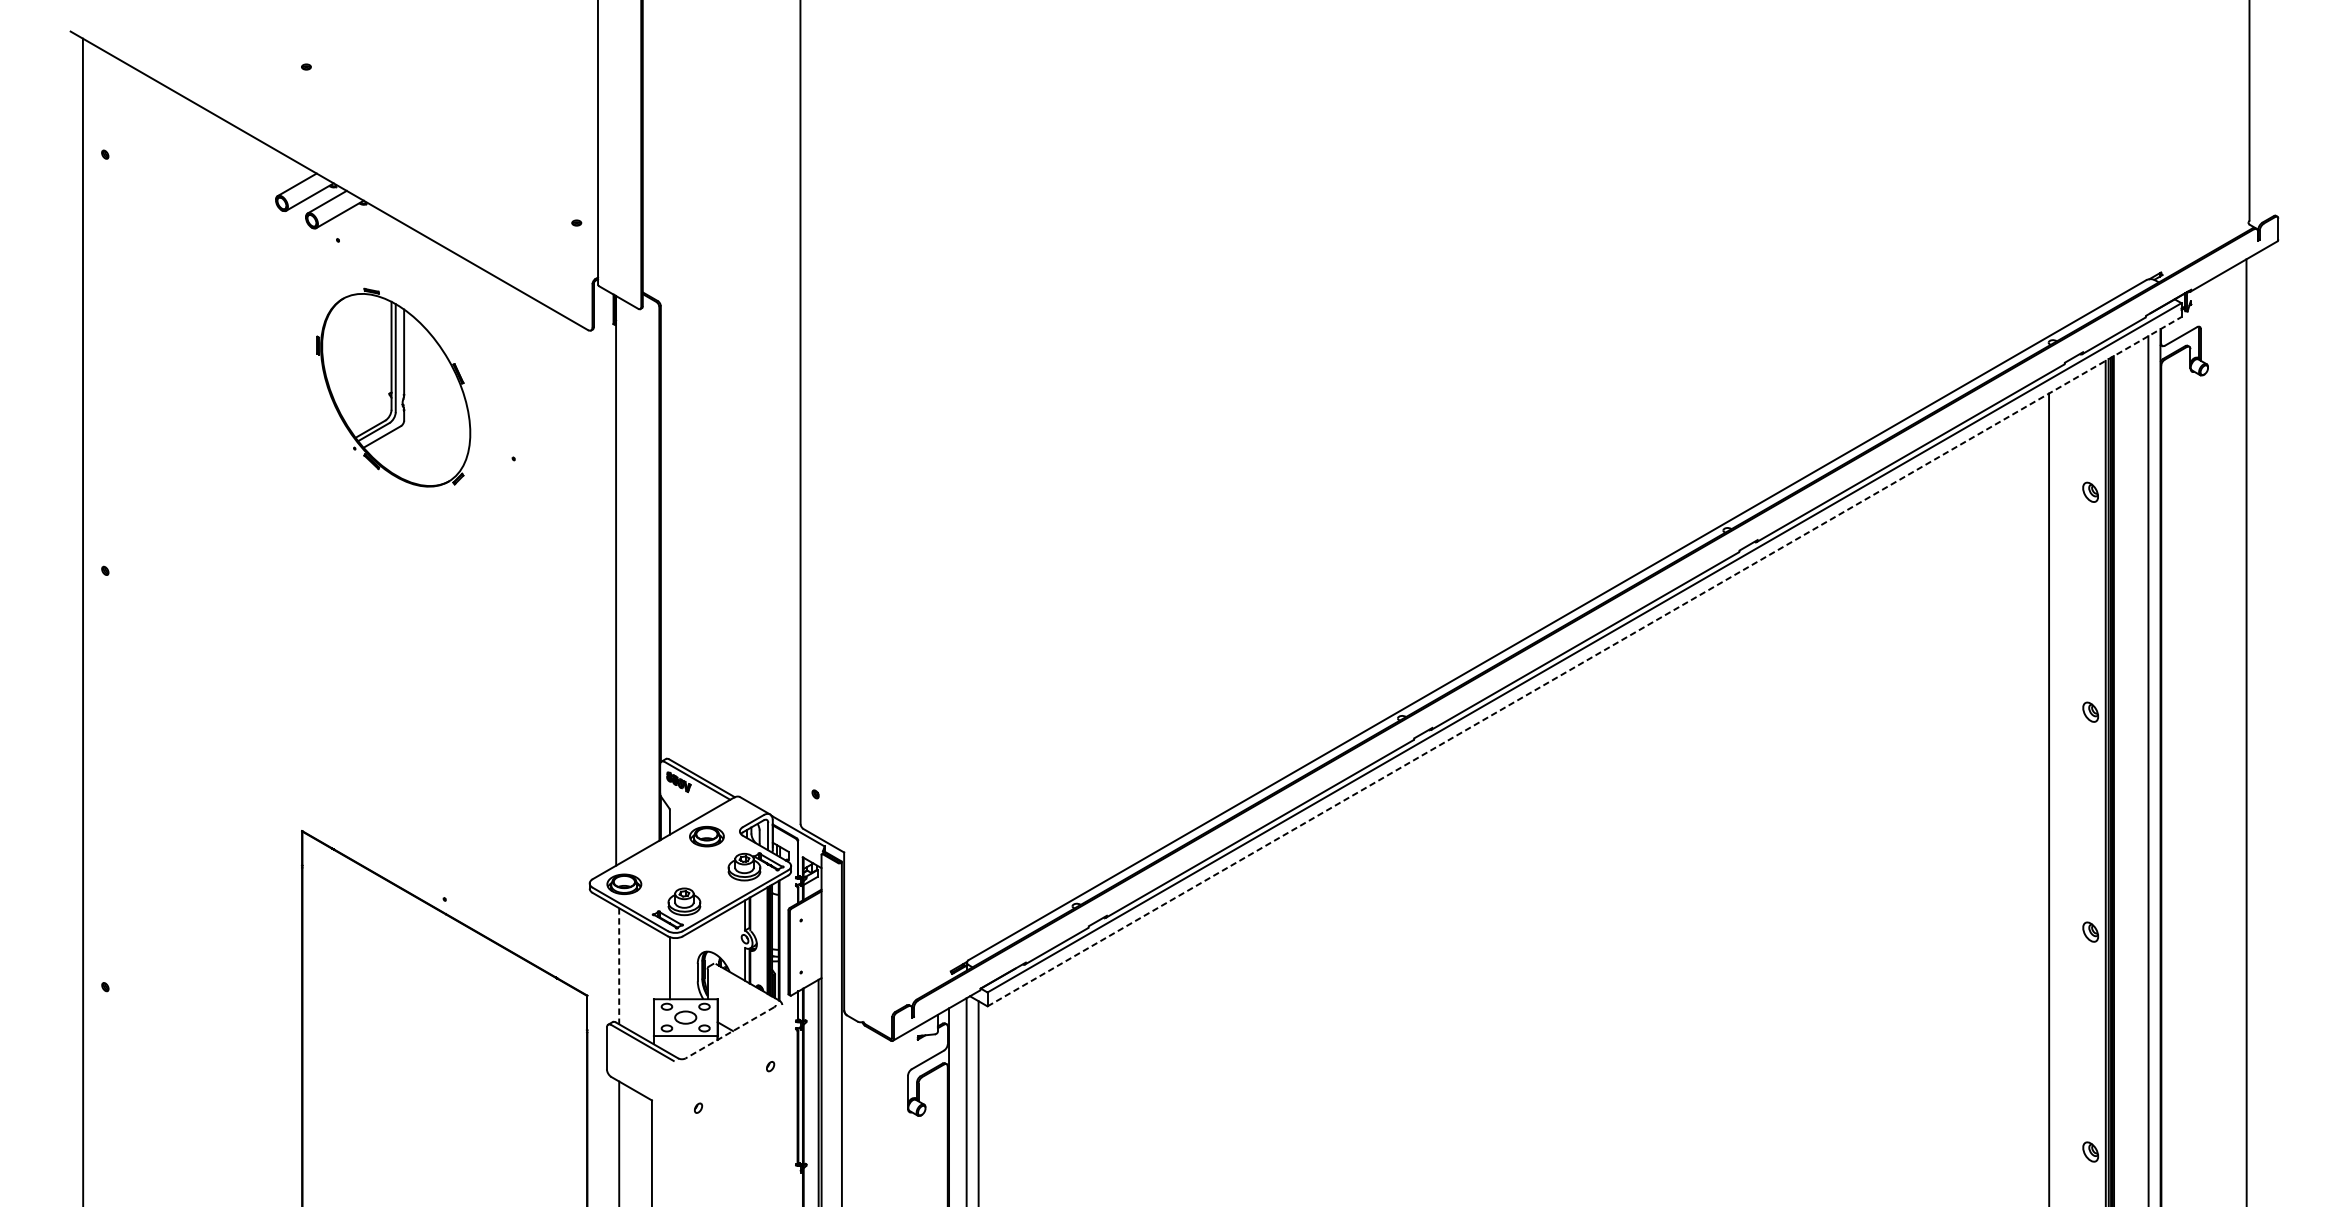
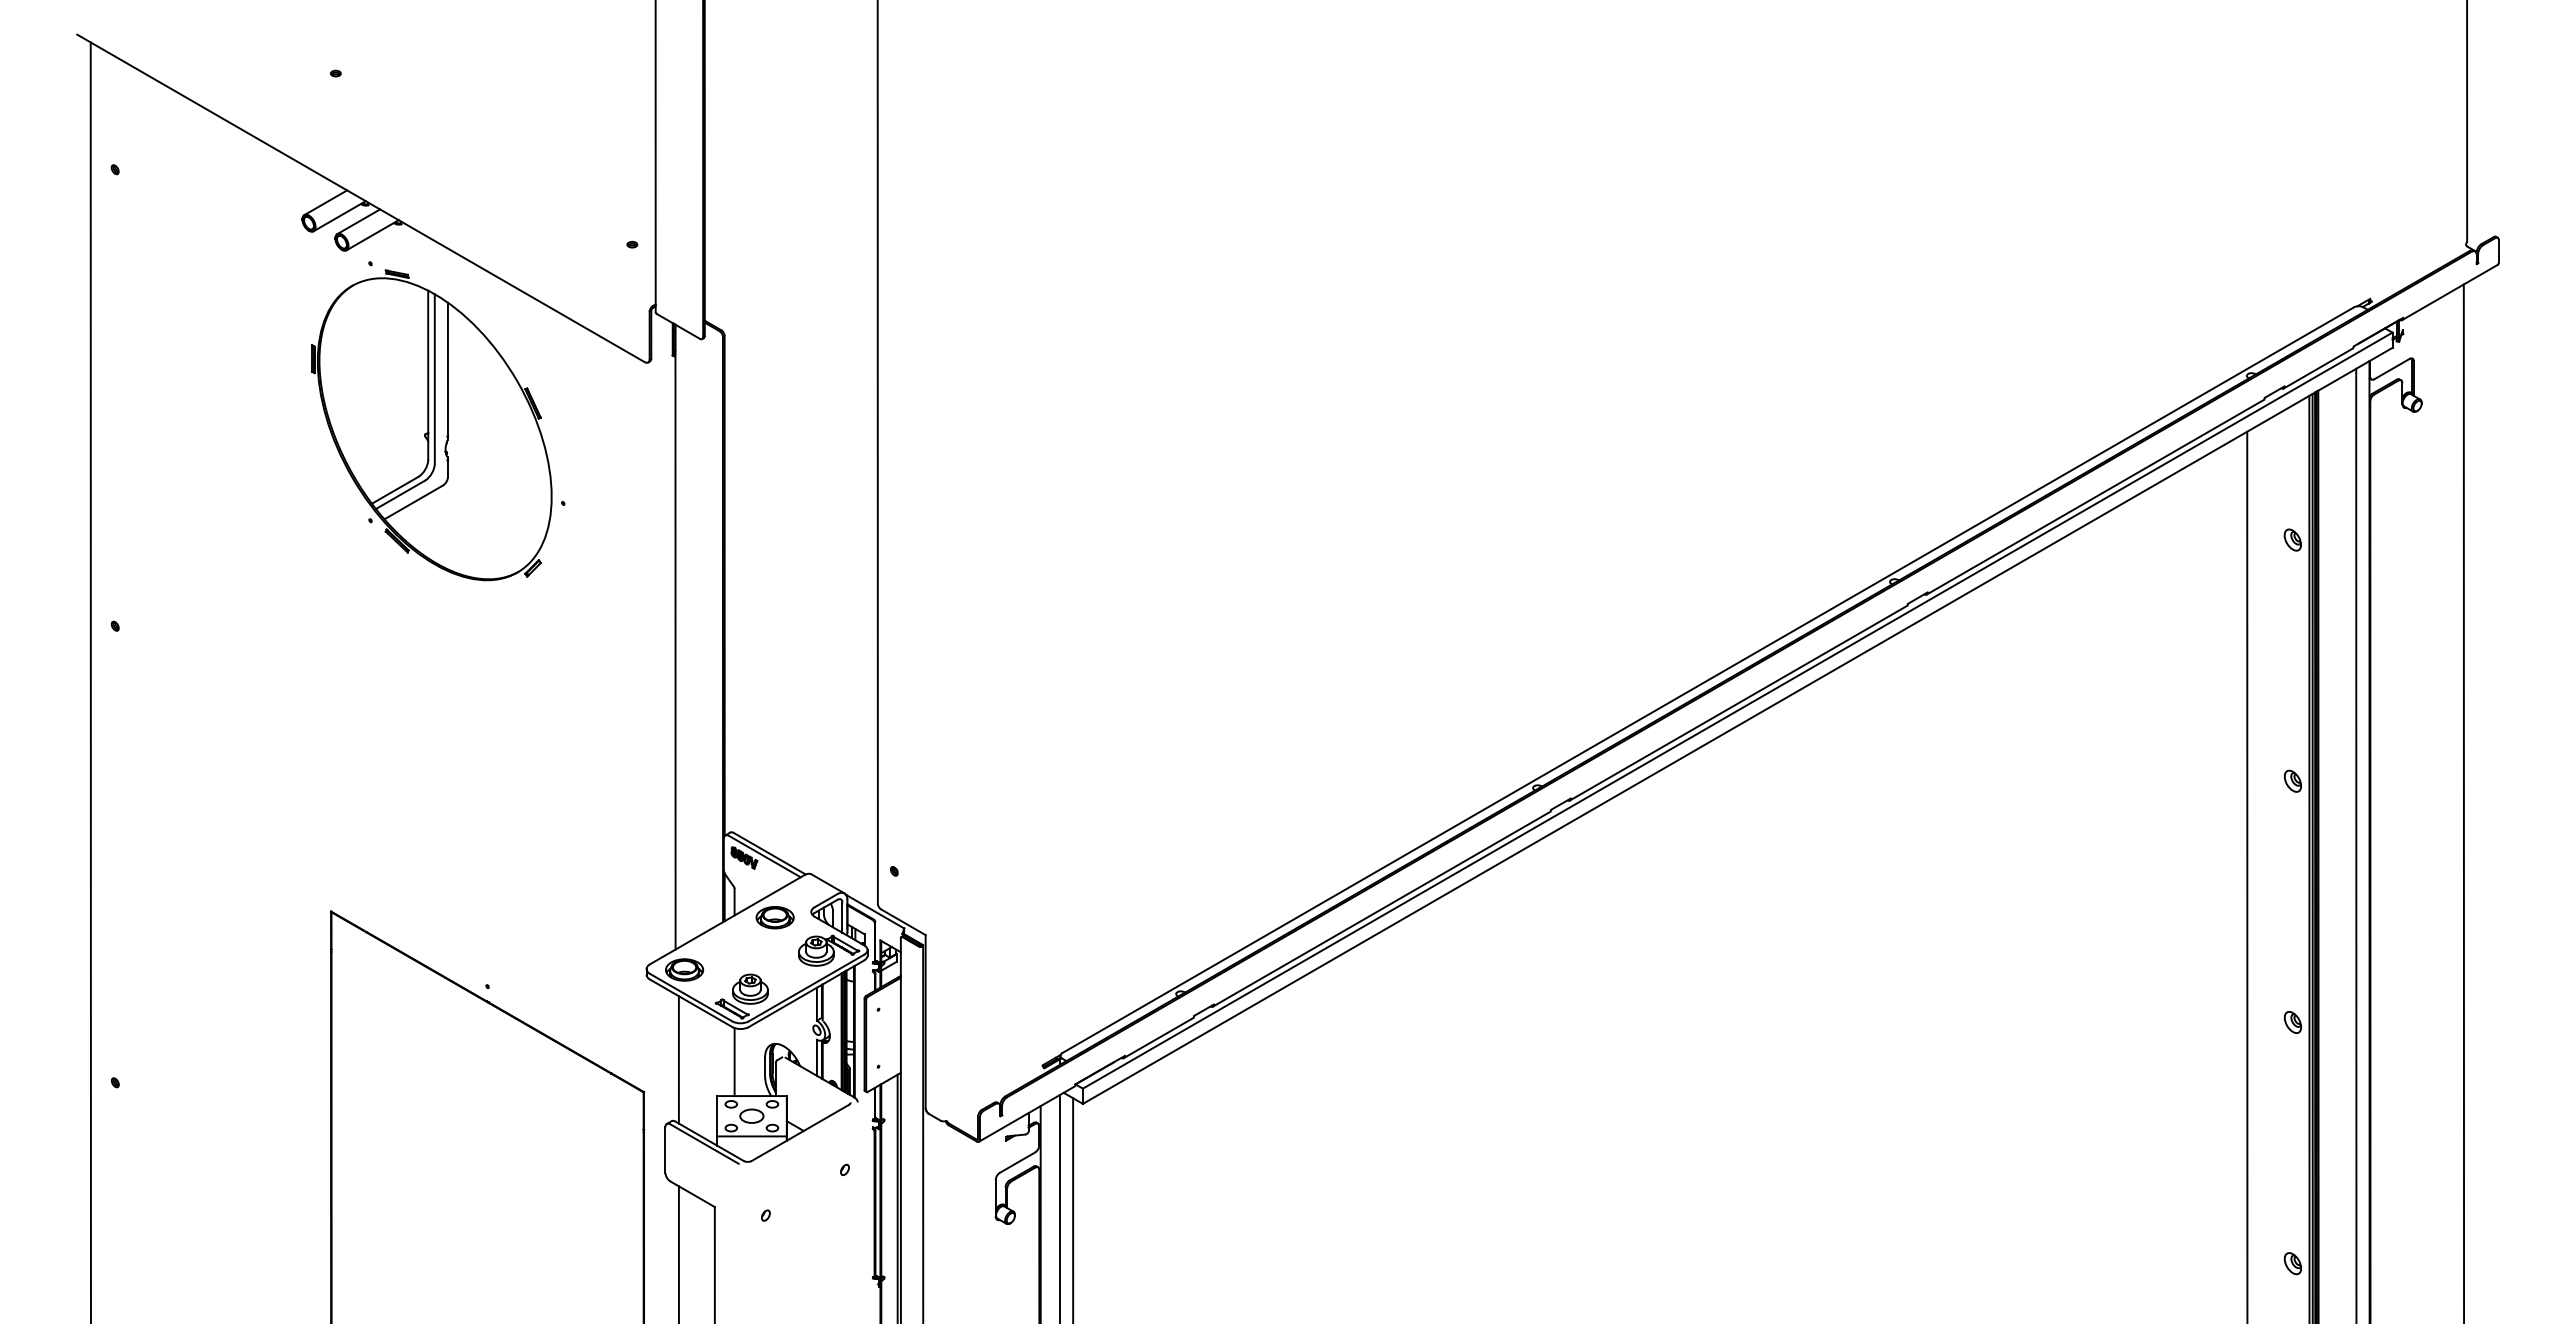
part: (393, 387) -> (431, 425), size x1.43
line: (1585, 661) -> (1738, 725), dashed -> solid
line: (618, 965) -> (678, 1059), dashed -> solid
line: (730, 1033) -> (800, 1133), dashed -> solid

